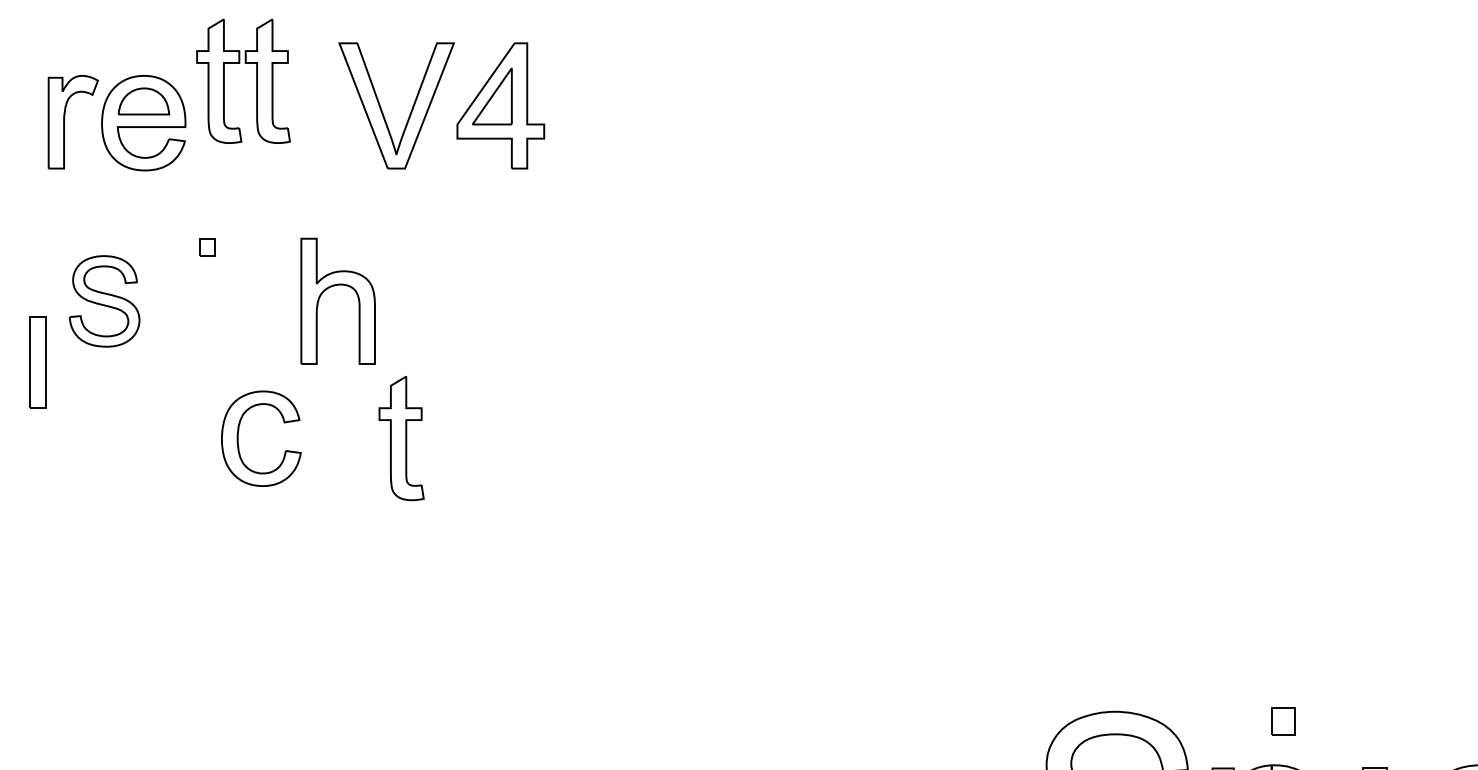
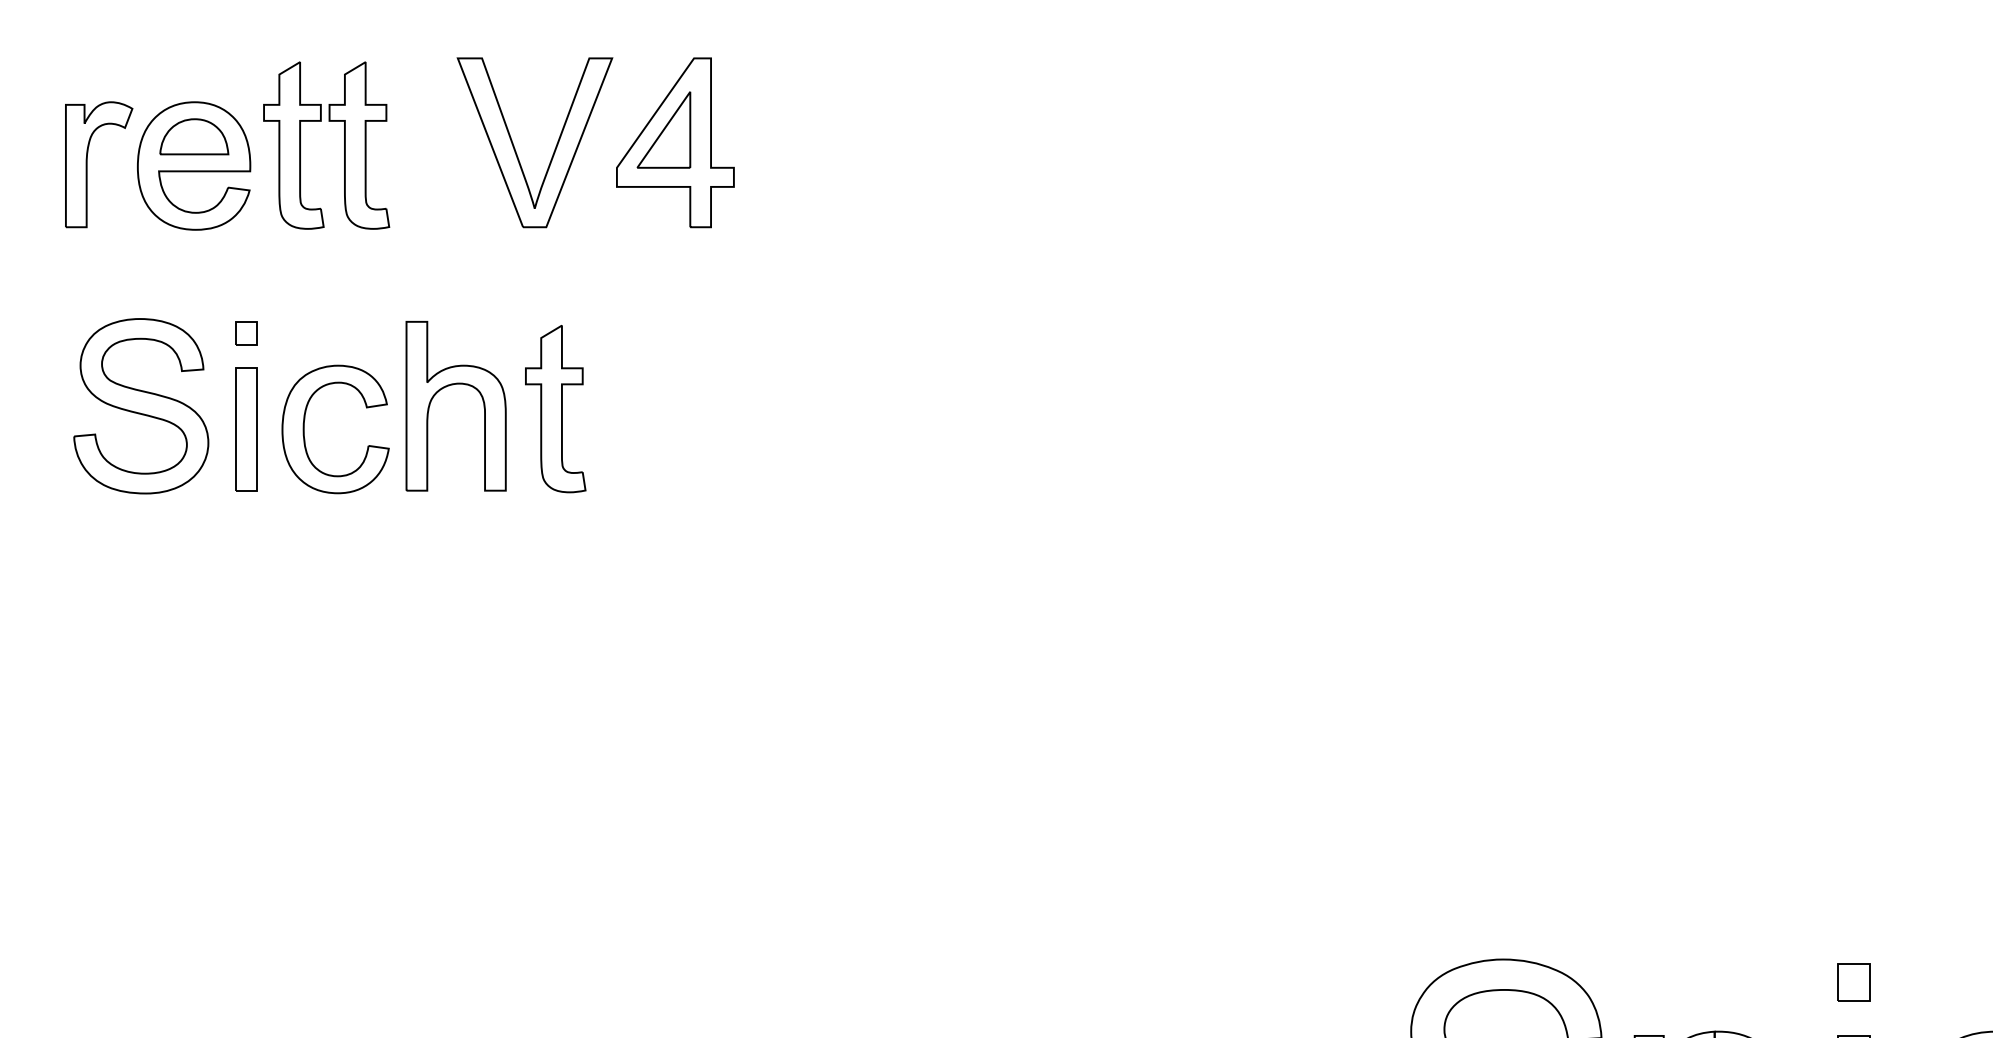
part: (256, 81) -> (344, 145), moved
part: (207, 247) -> (246, 333), moved
part: (104, 301) -> (141, 406), size x1.43
part: (37, 362) -> (246, 429), moved
part: (238, 438) -> (304, 429), moved
part: (401, 438) -> (555, 409), moved
part: (1283, 721) -> (1853, 982), moved

